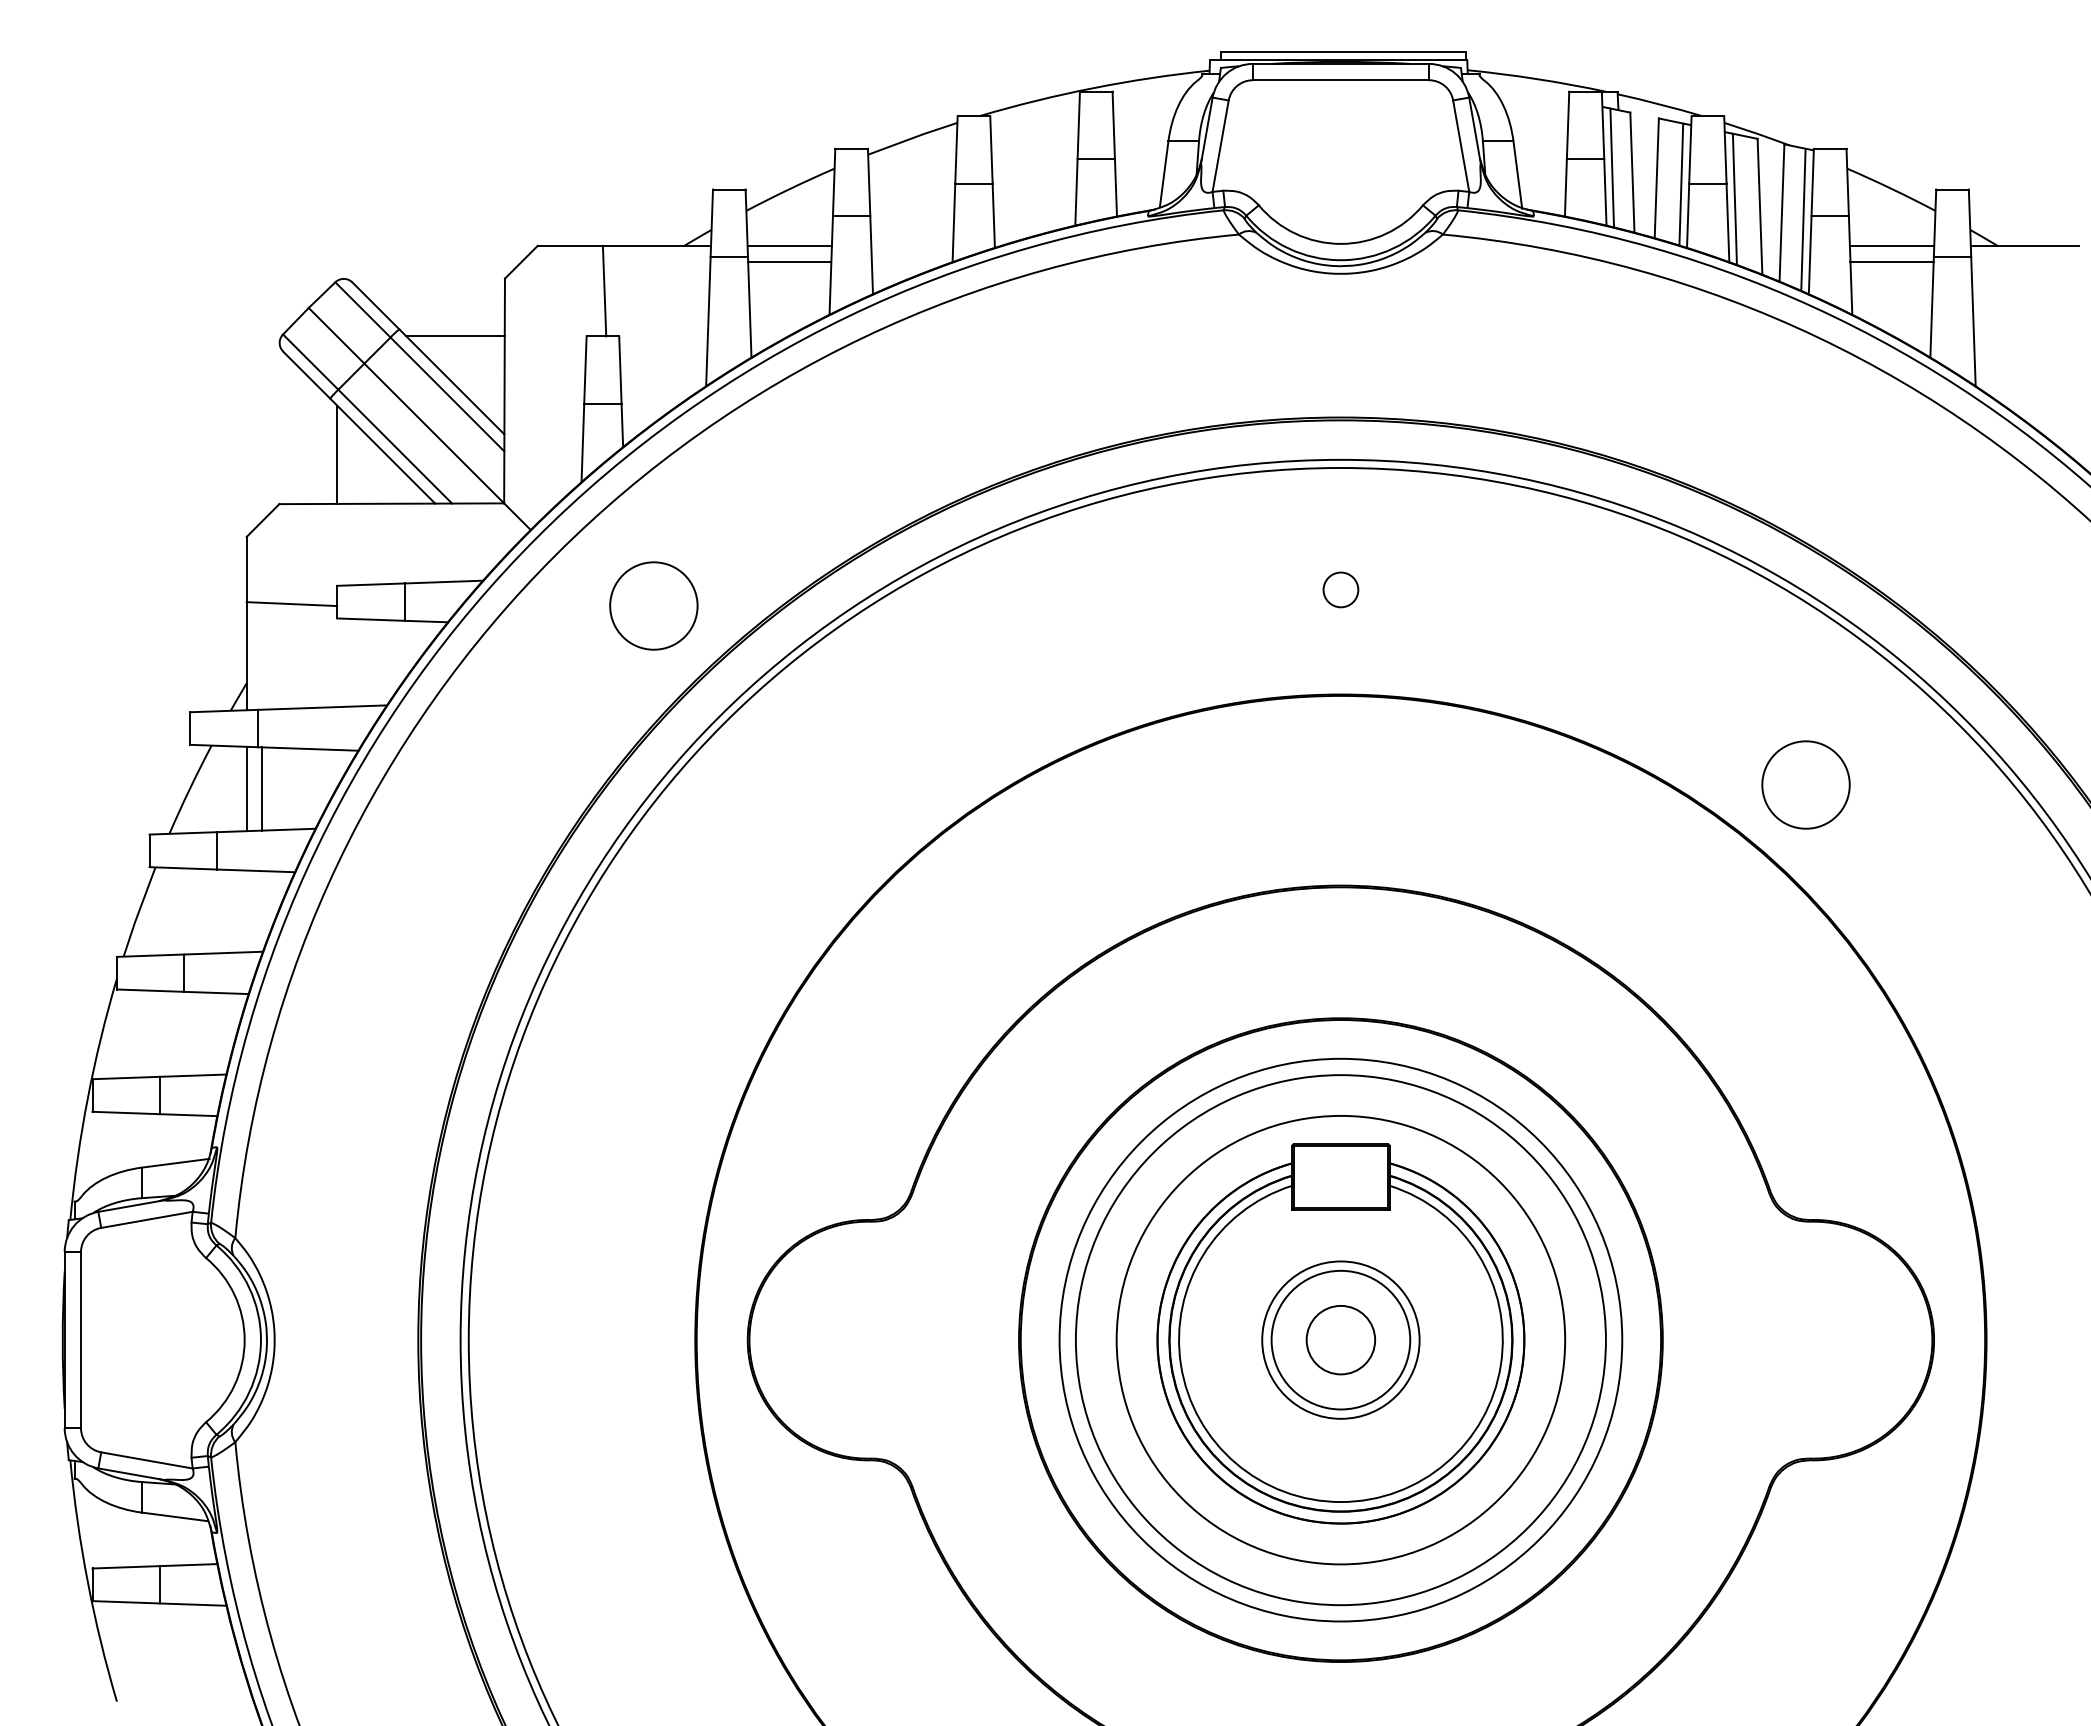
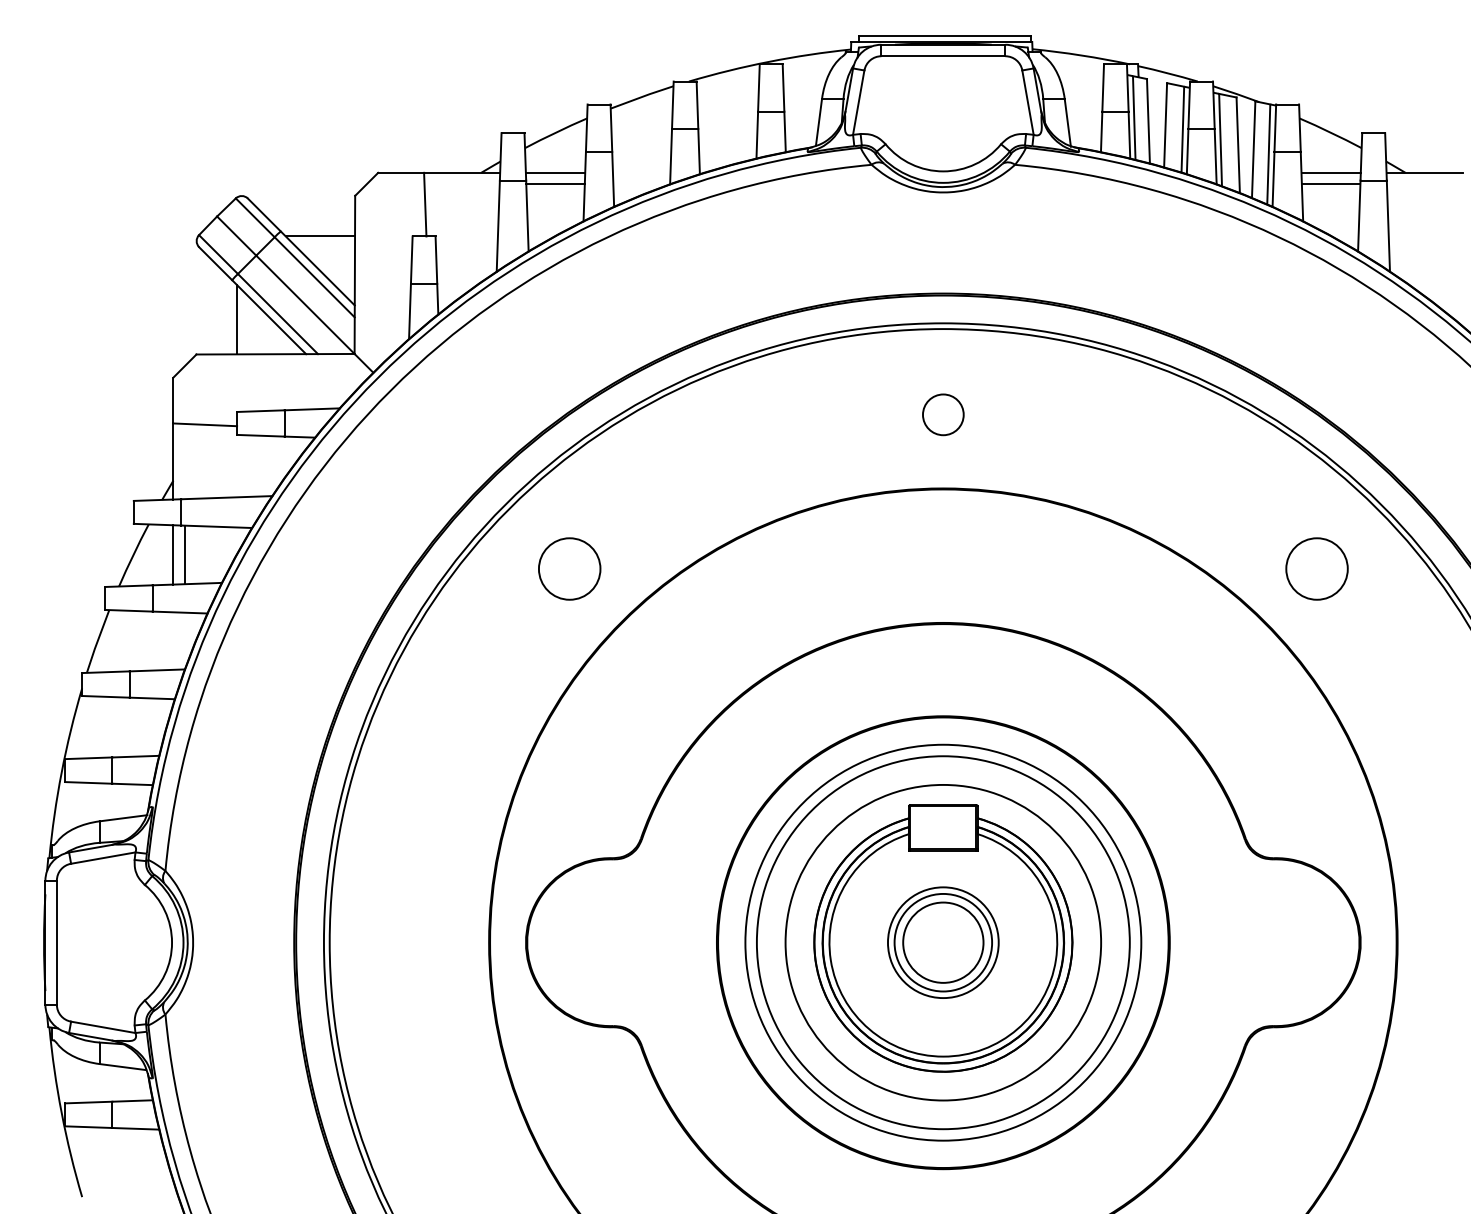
circle: (1340, 589) -> (943, 414), size x1.67
circle: (653, 605) -> (569, 568), moved
circle: (1805, 784) -> (1316, 568), moved
circle: (1340, 1340) -> (943, 942), size x1.67

